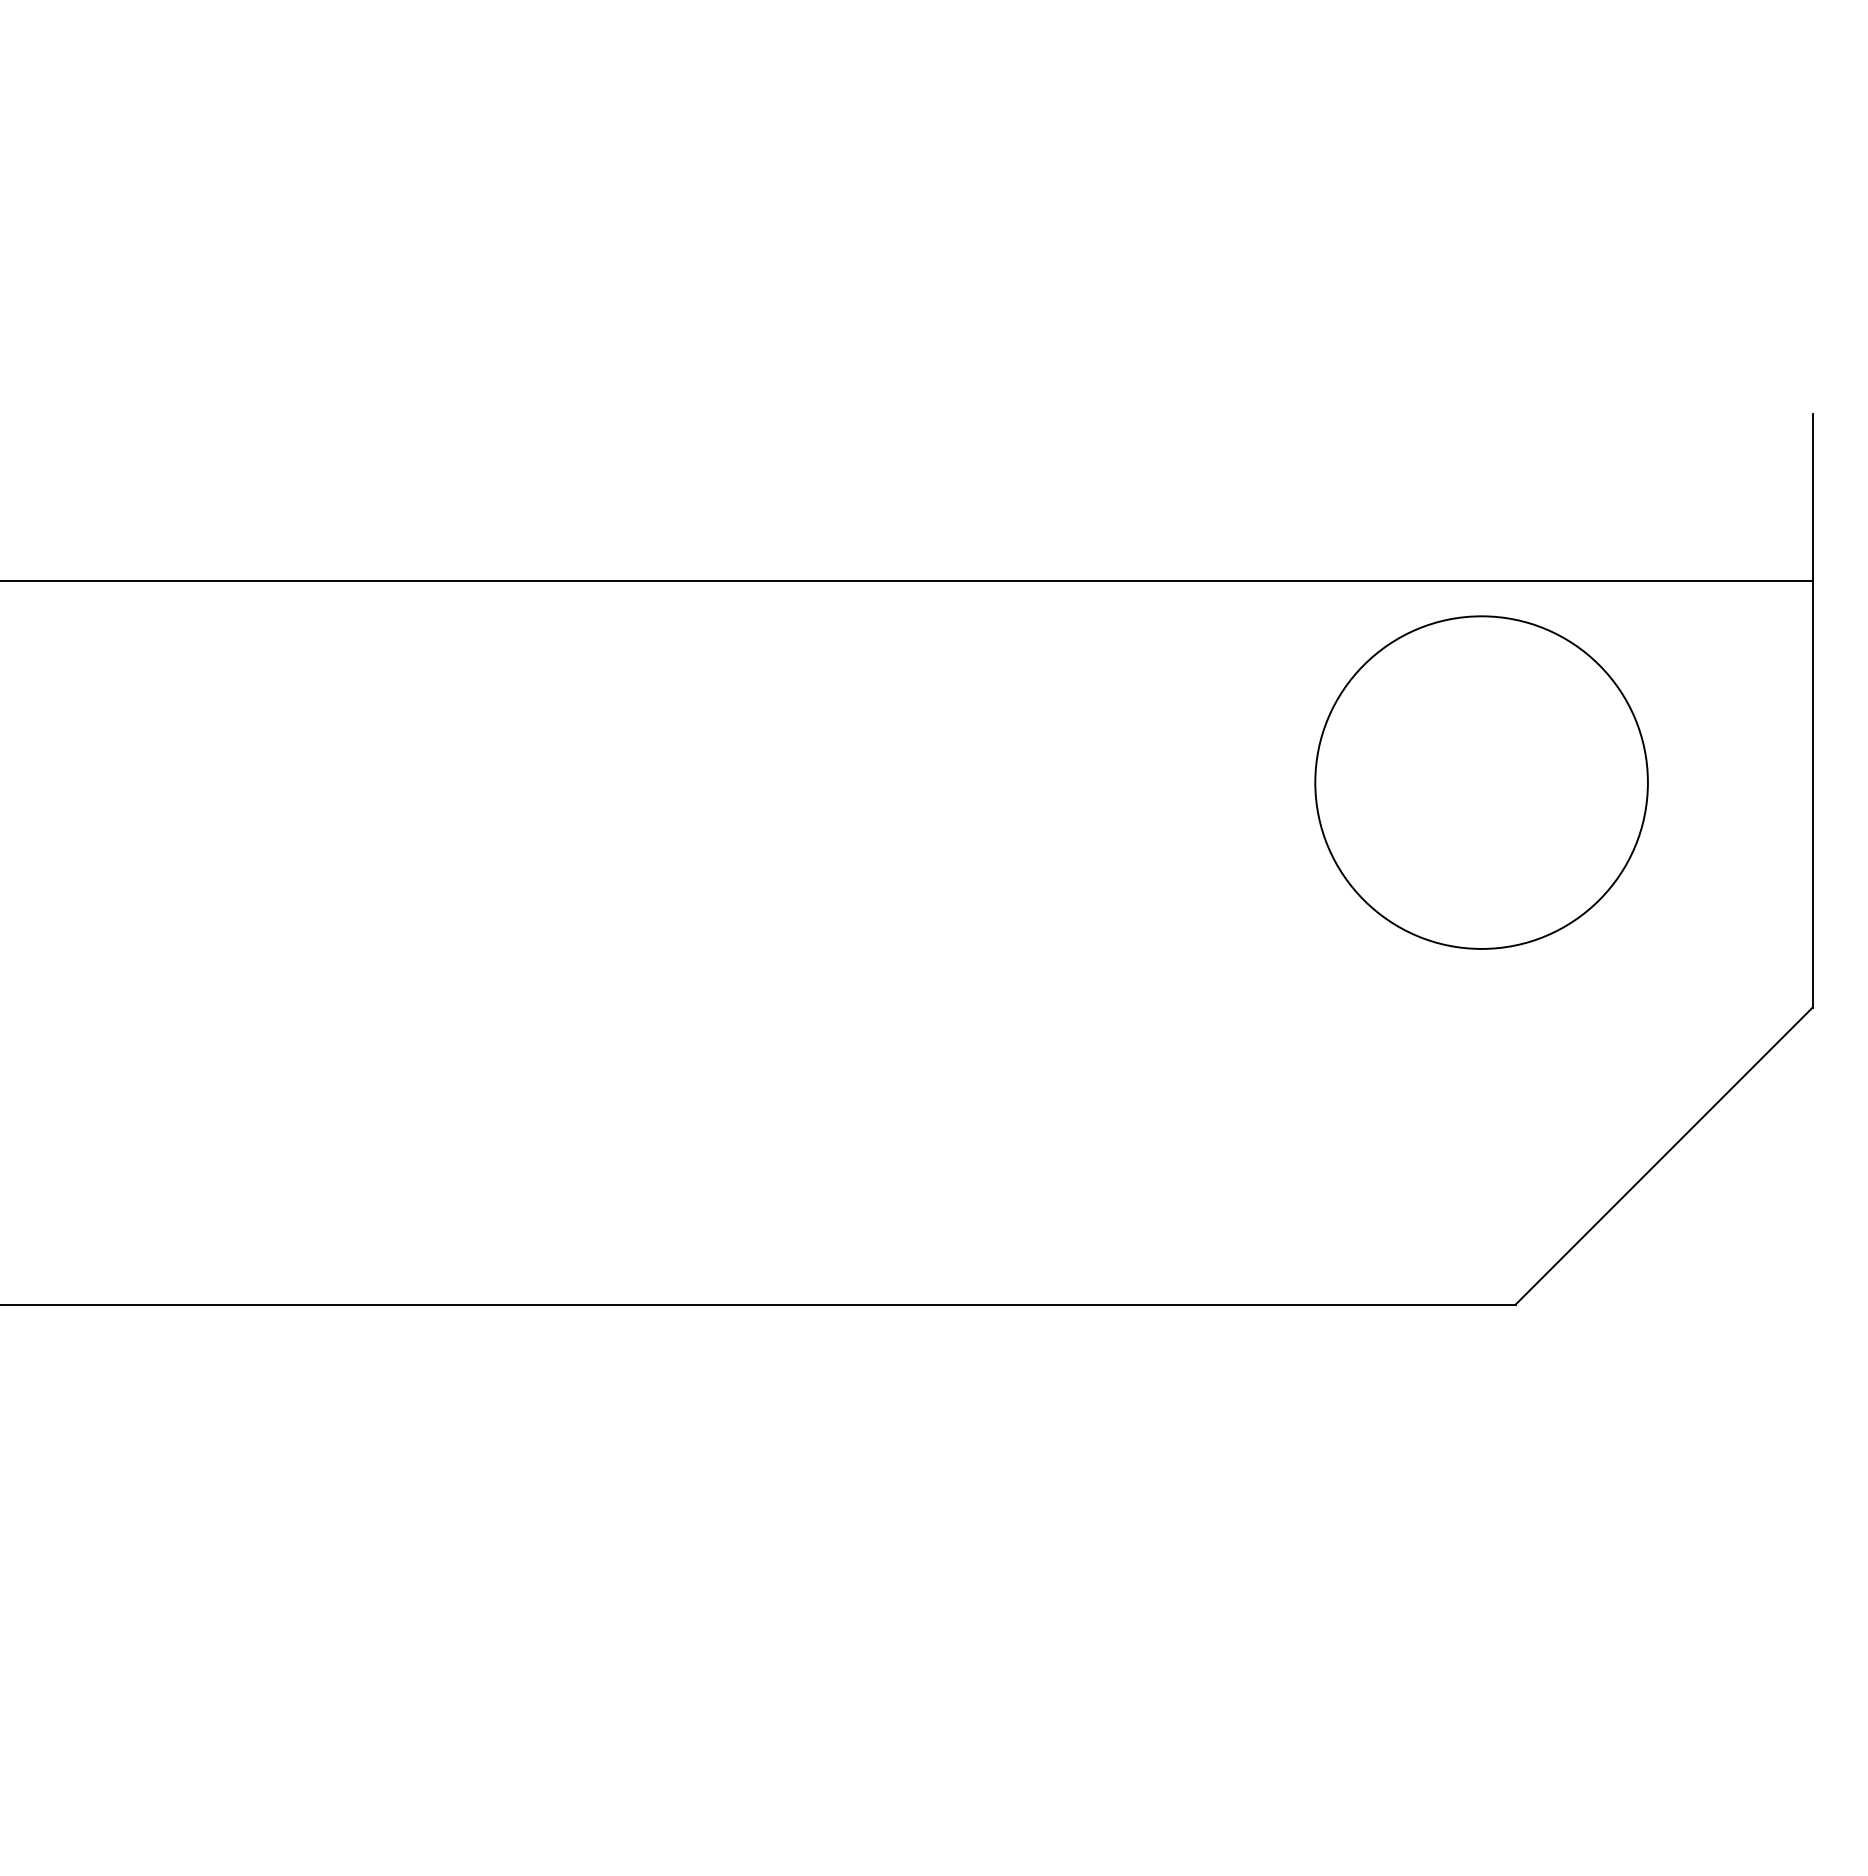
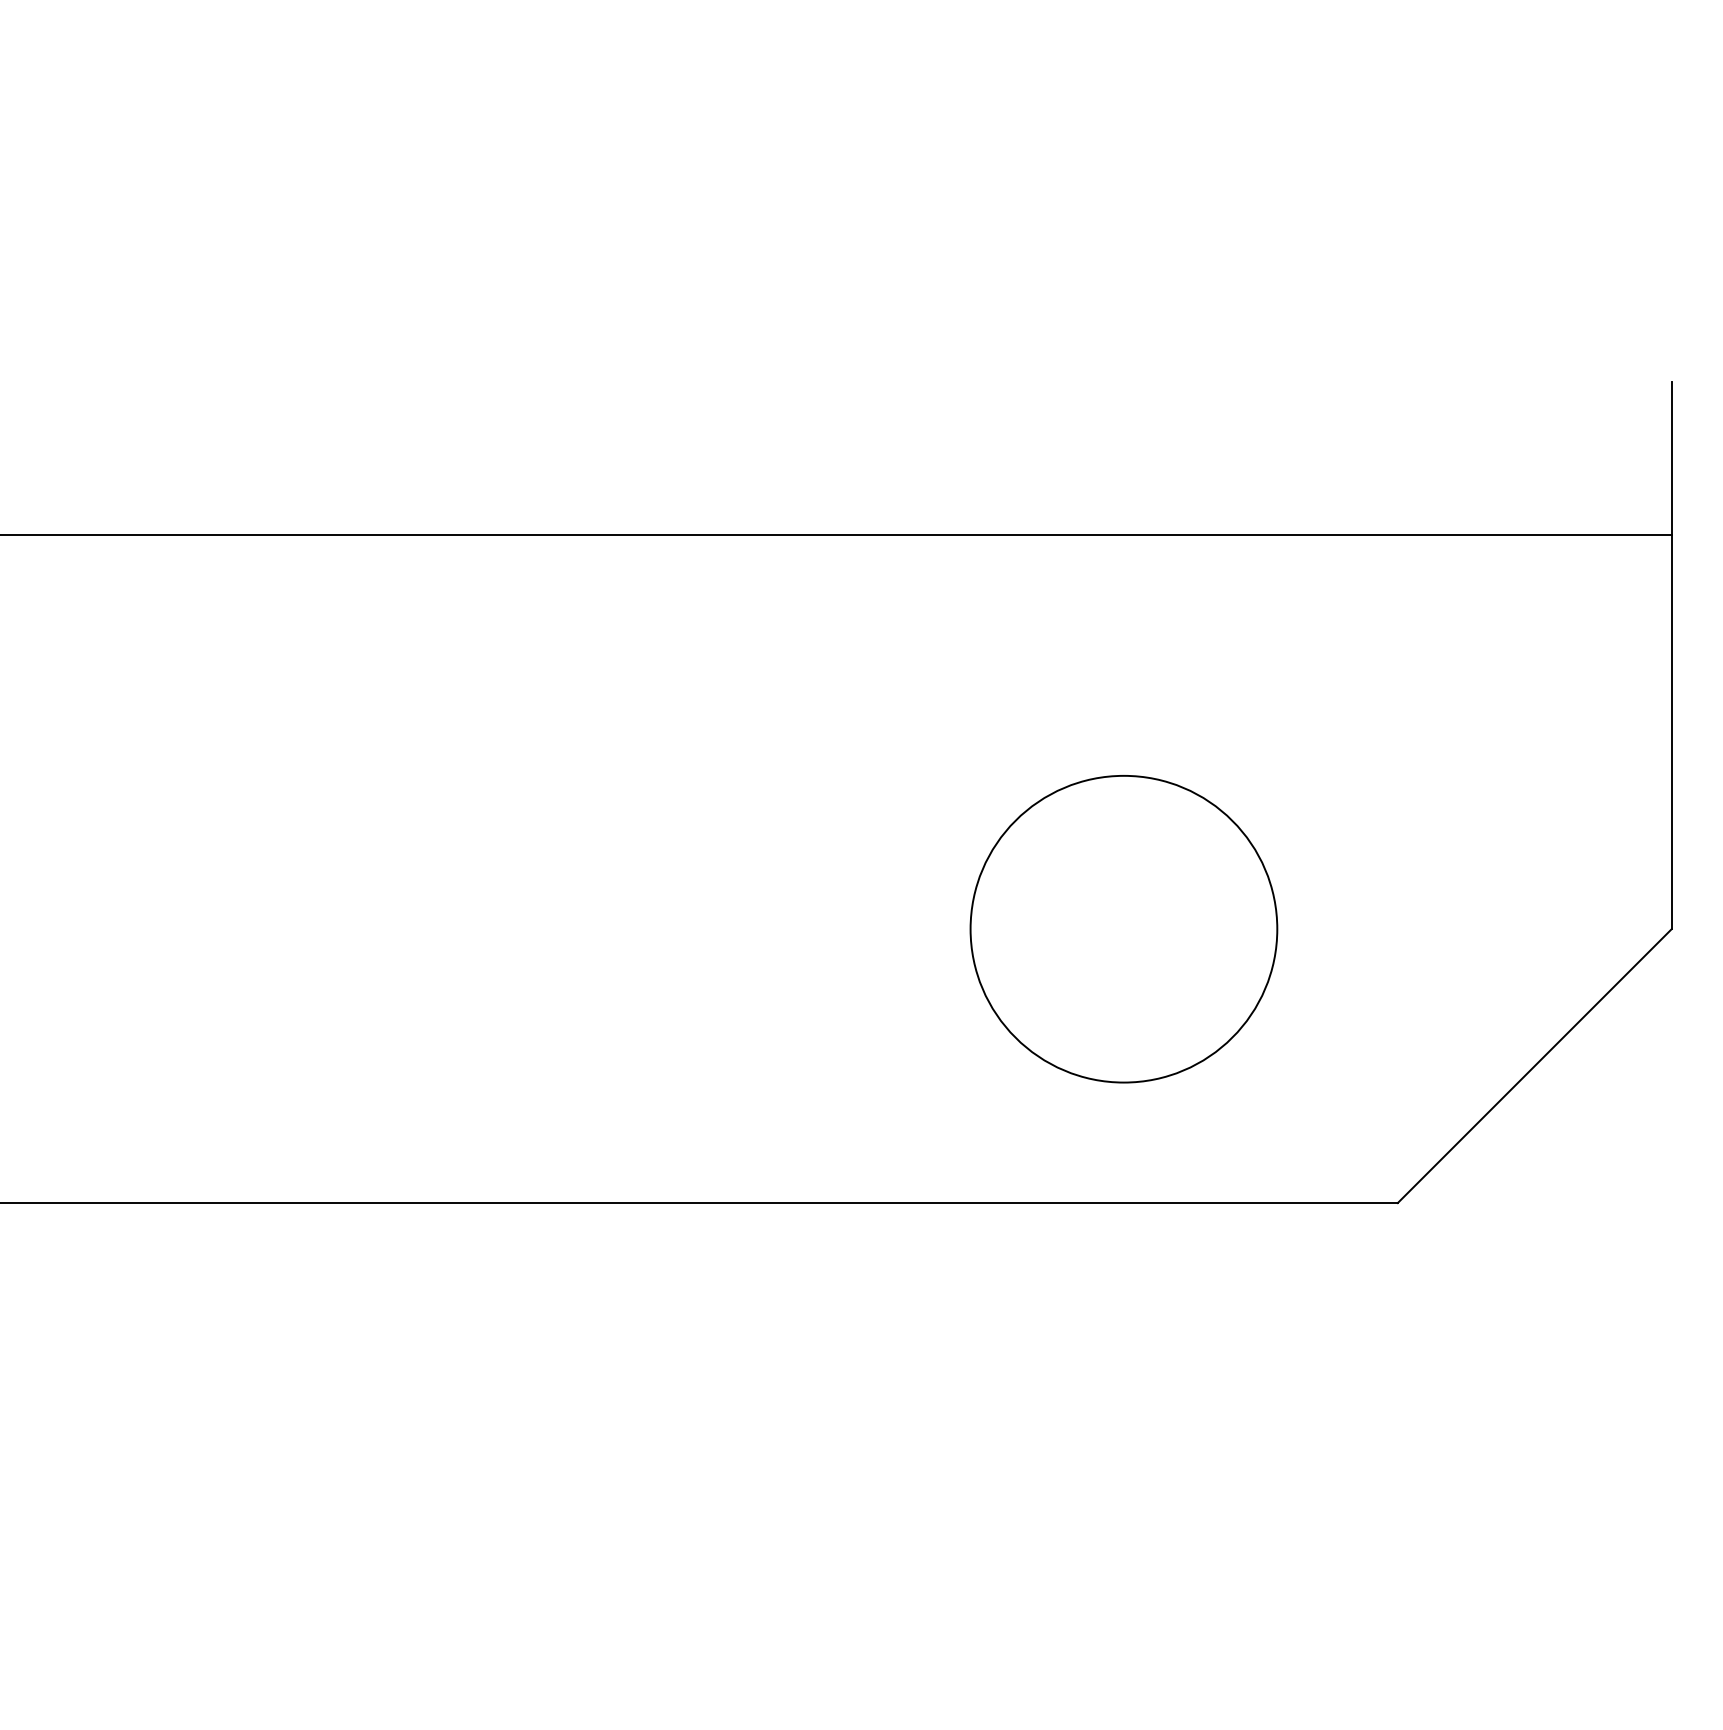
circle: (1481, 782) -> (1123, 929), moved

